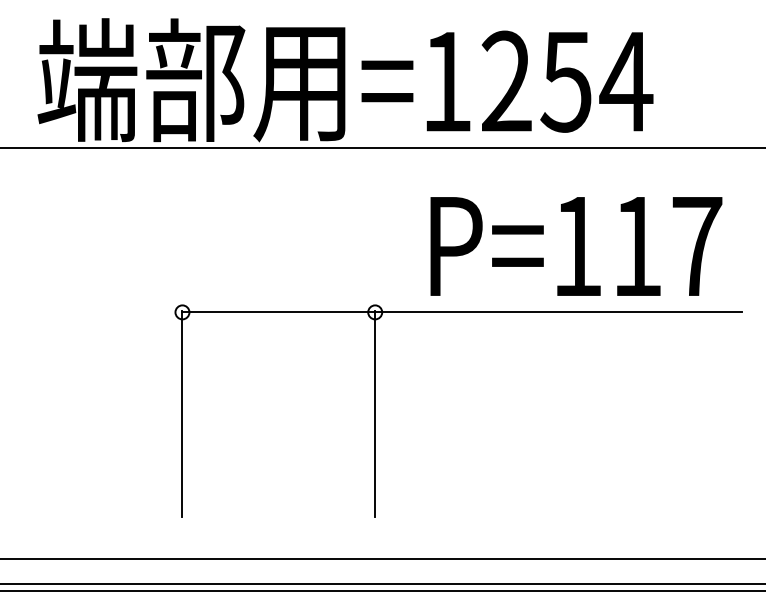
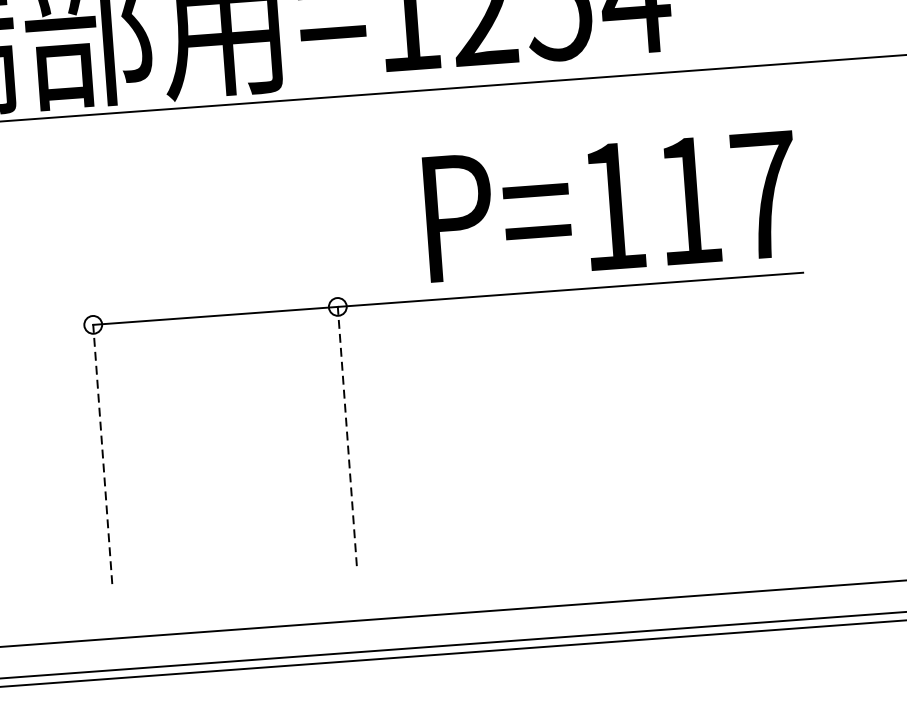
text: (576, 246) -> (611, 206), moved
line: (182, 413) -> (102, 453), solid -> dashed
line: (375, 413) -> (347, 435), solid -> dashed

